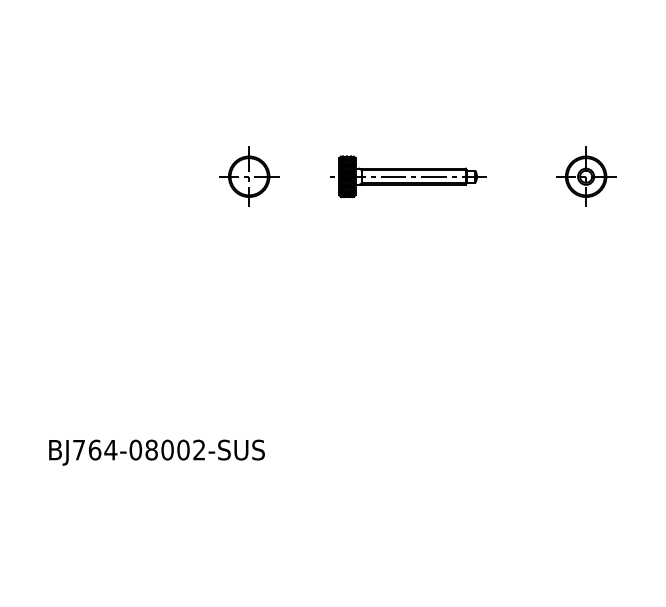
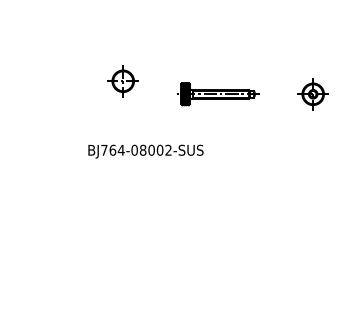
part: (247, 177) -> (122, 81), moved
text: (156, 452) -> (145, 151), moved

